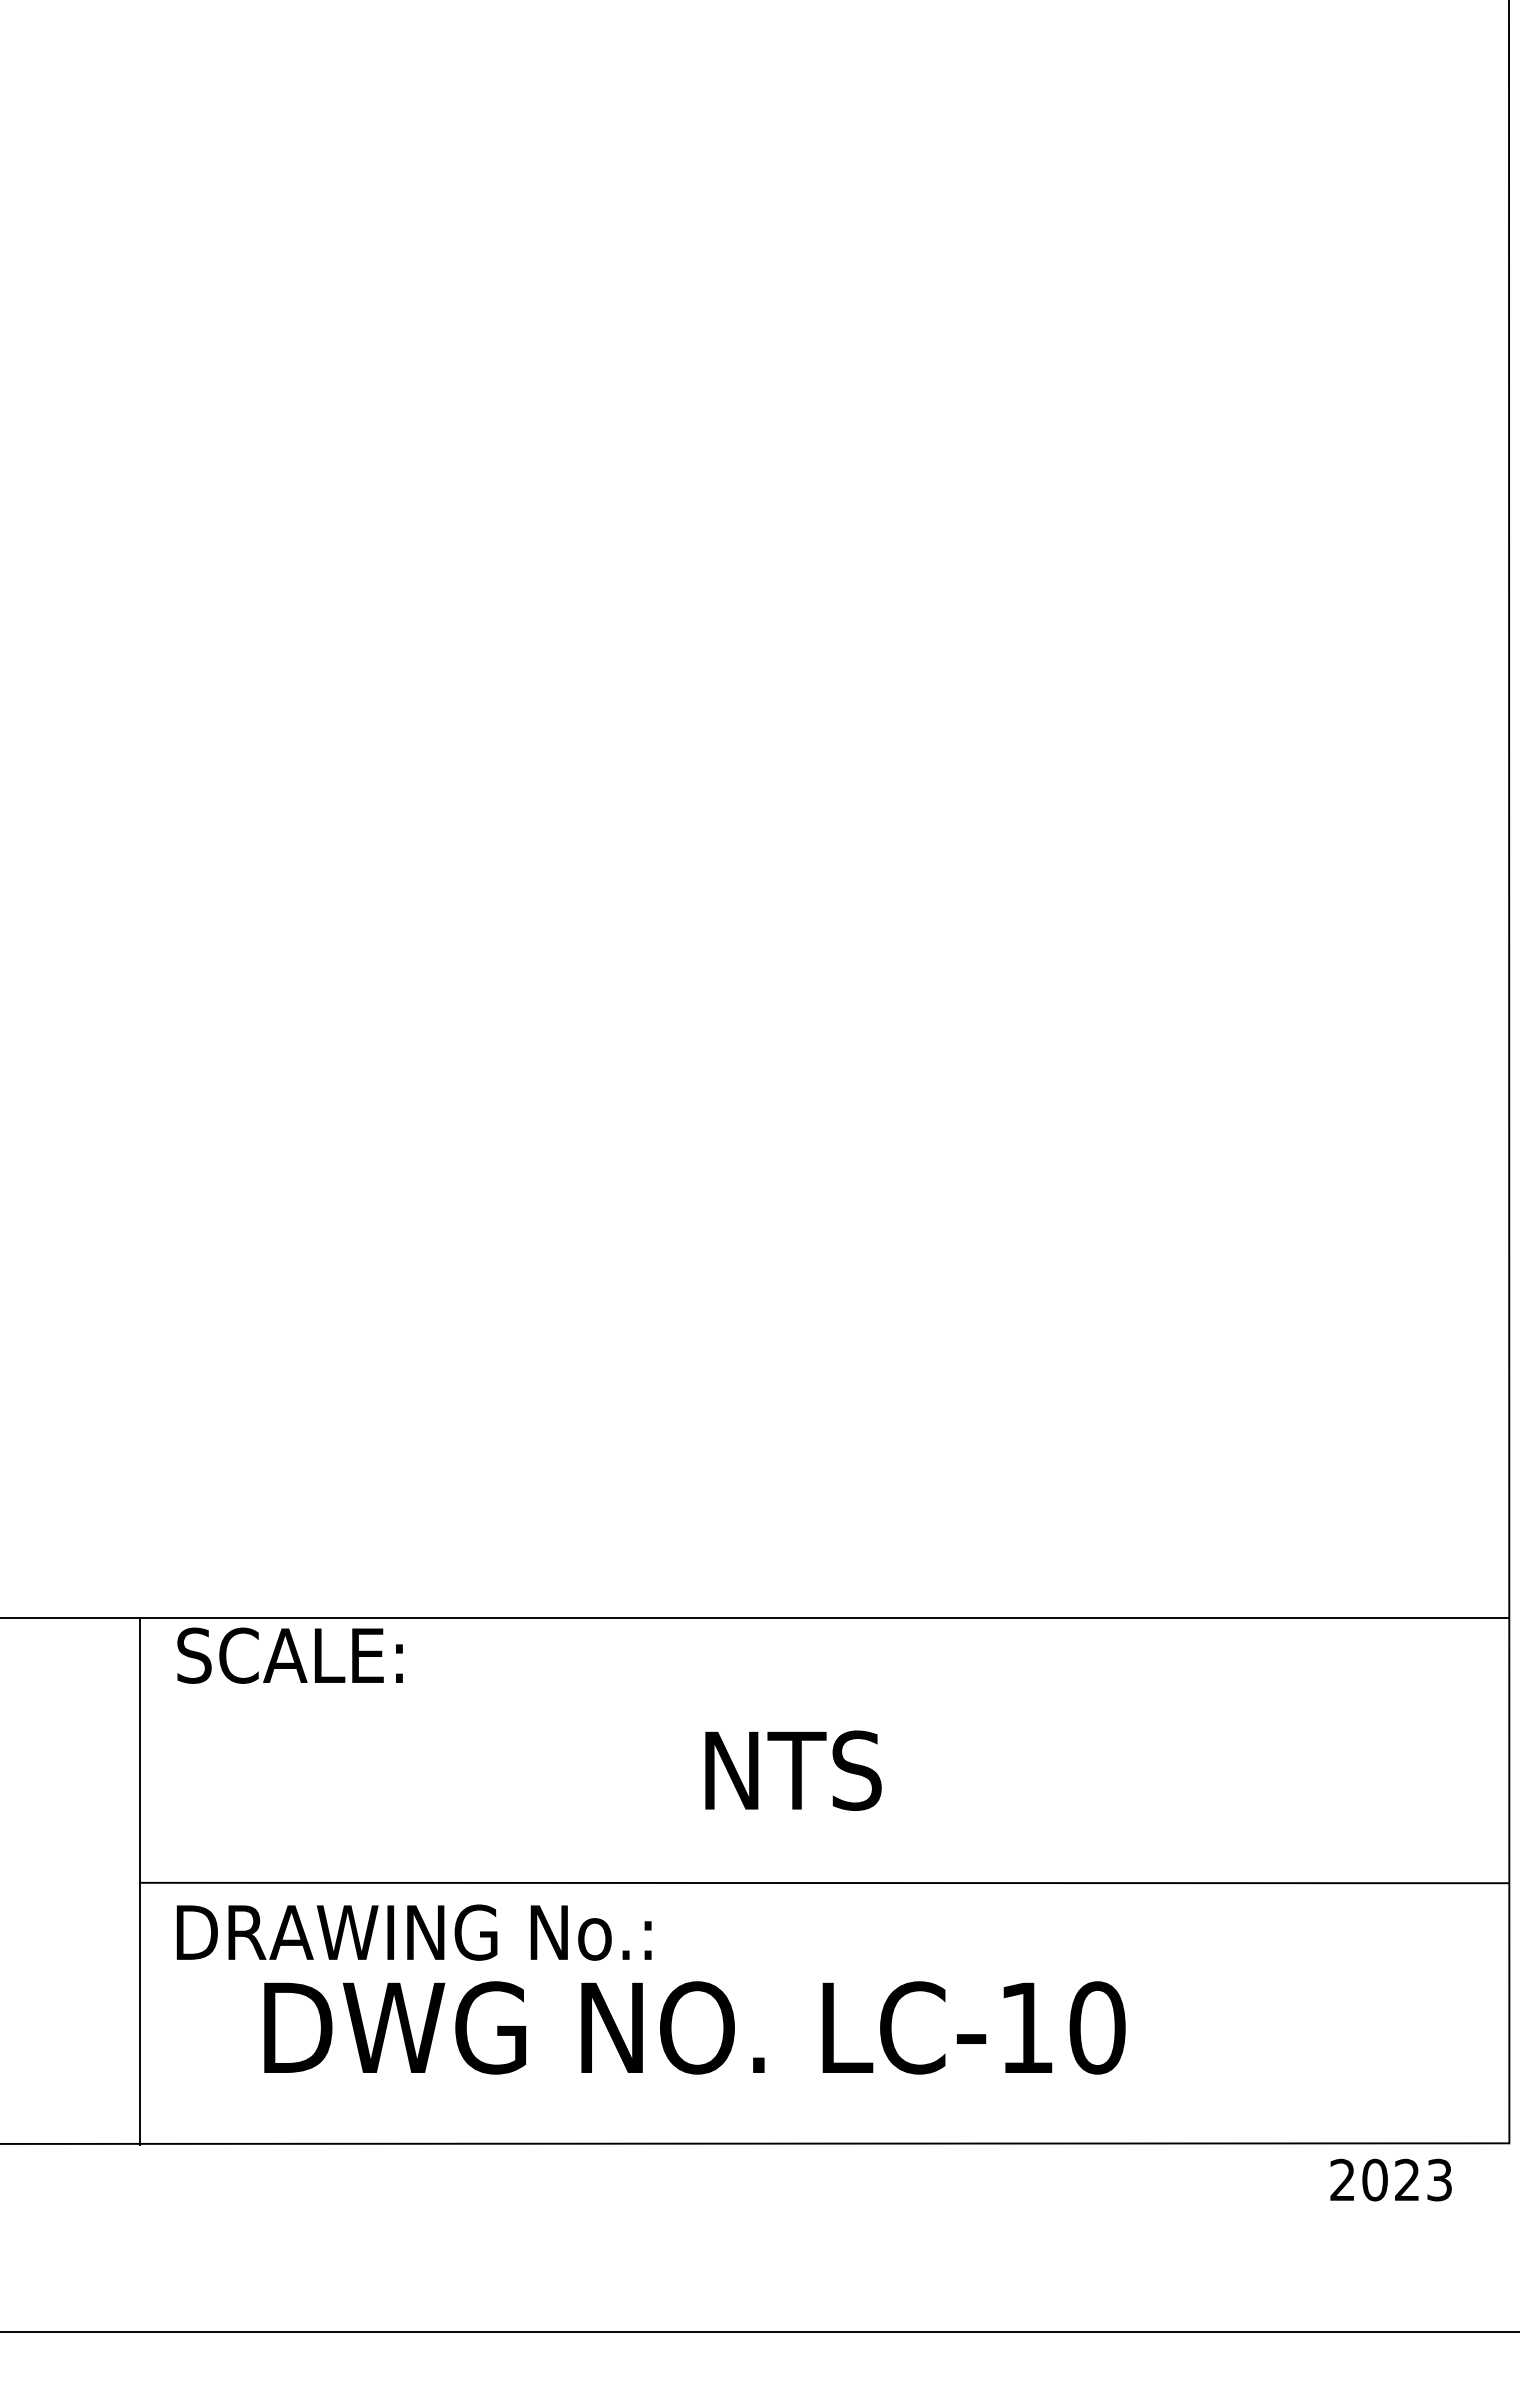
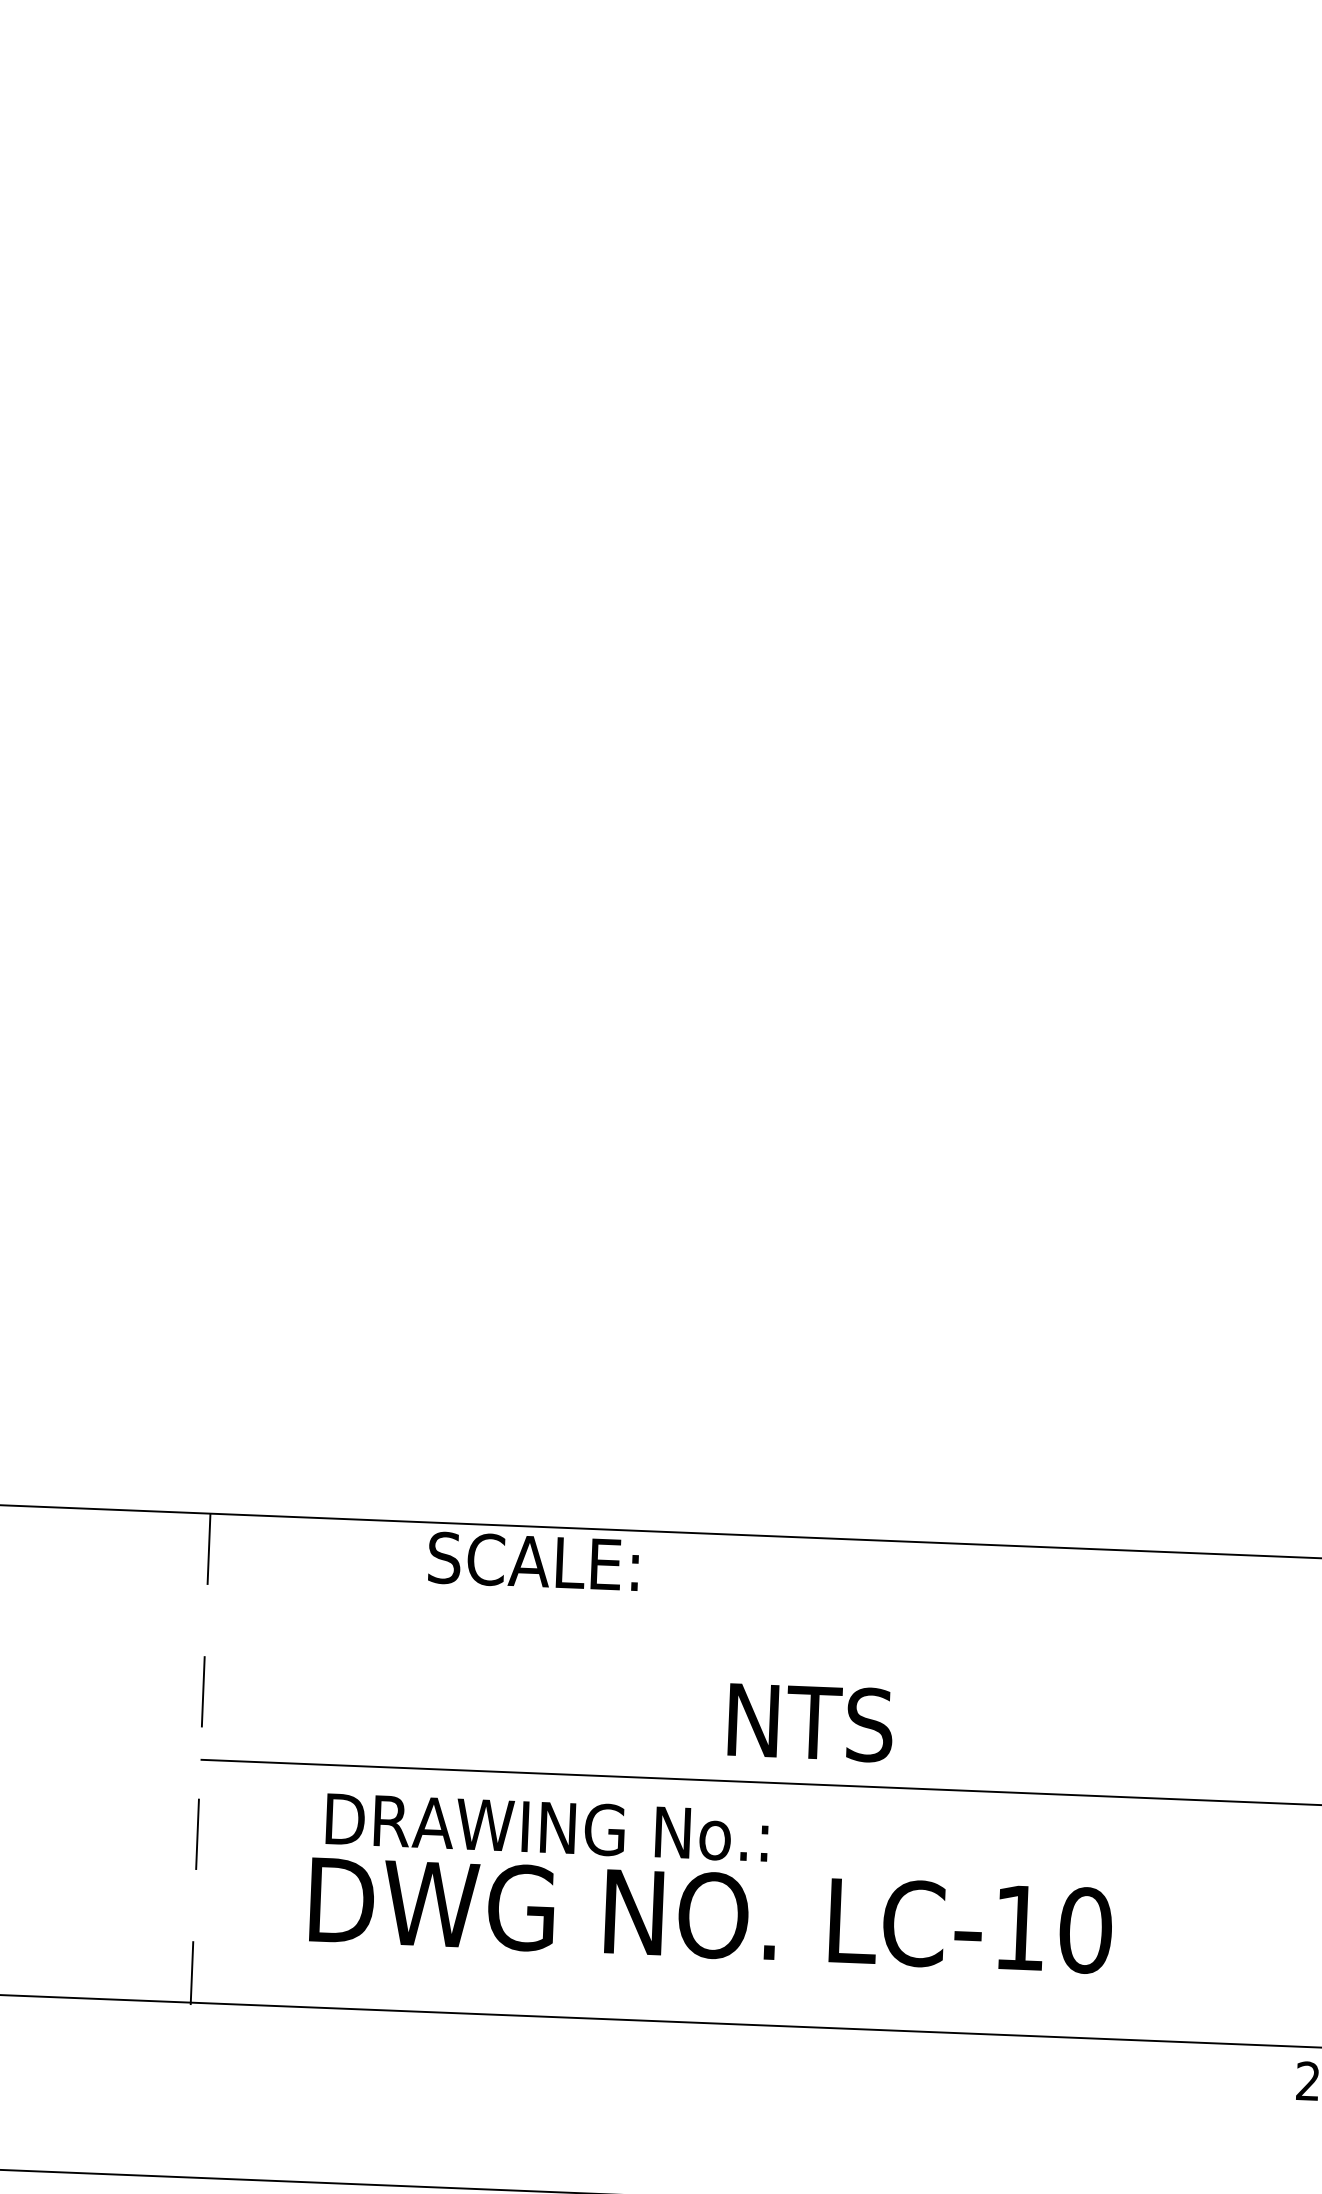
text: (289, 1655) -> (533, 1561), moved
text: (793, 1770) -> (810, 1722), moved
line: (140, 1882) -> (200, 1759), solid -> dashed
text: (413, 1932) -> (546, 1827), moved

